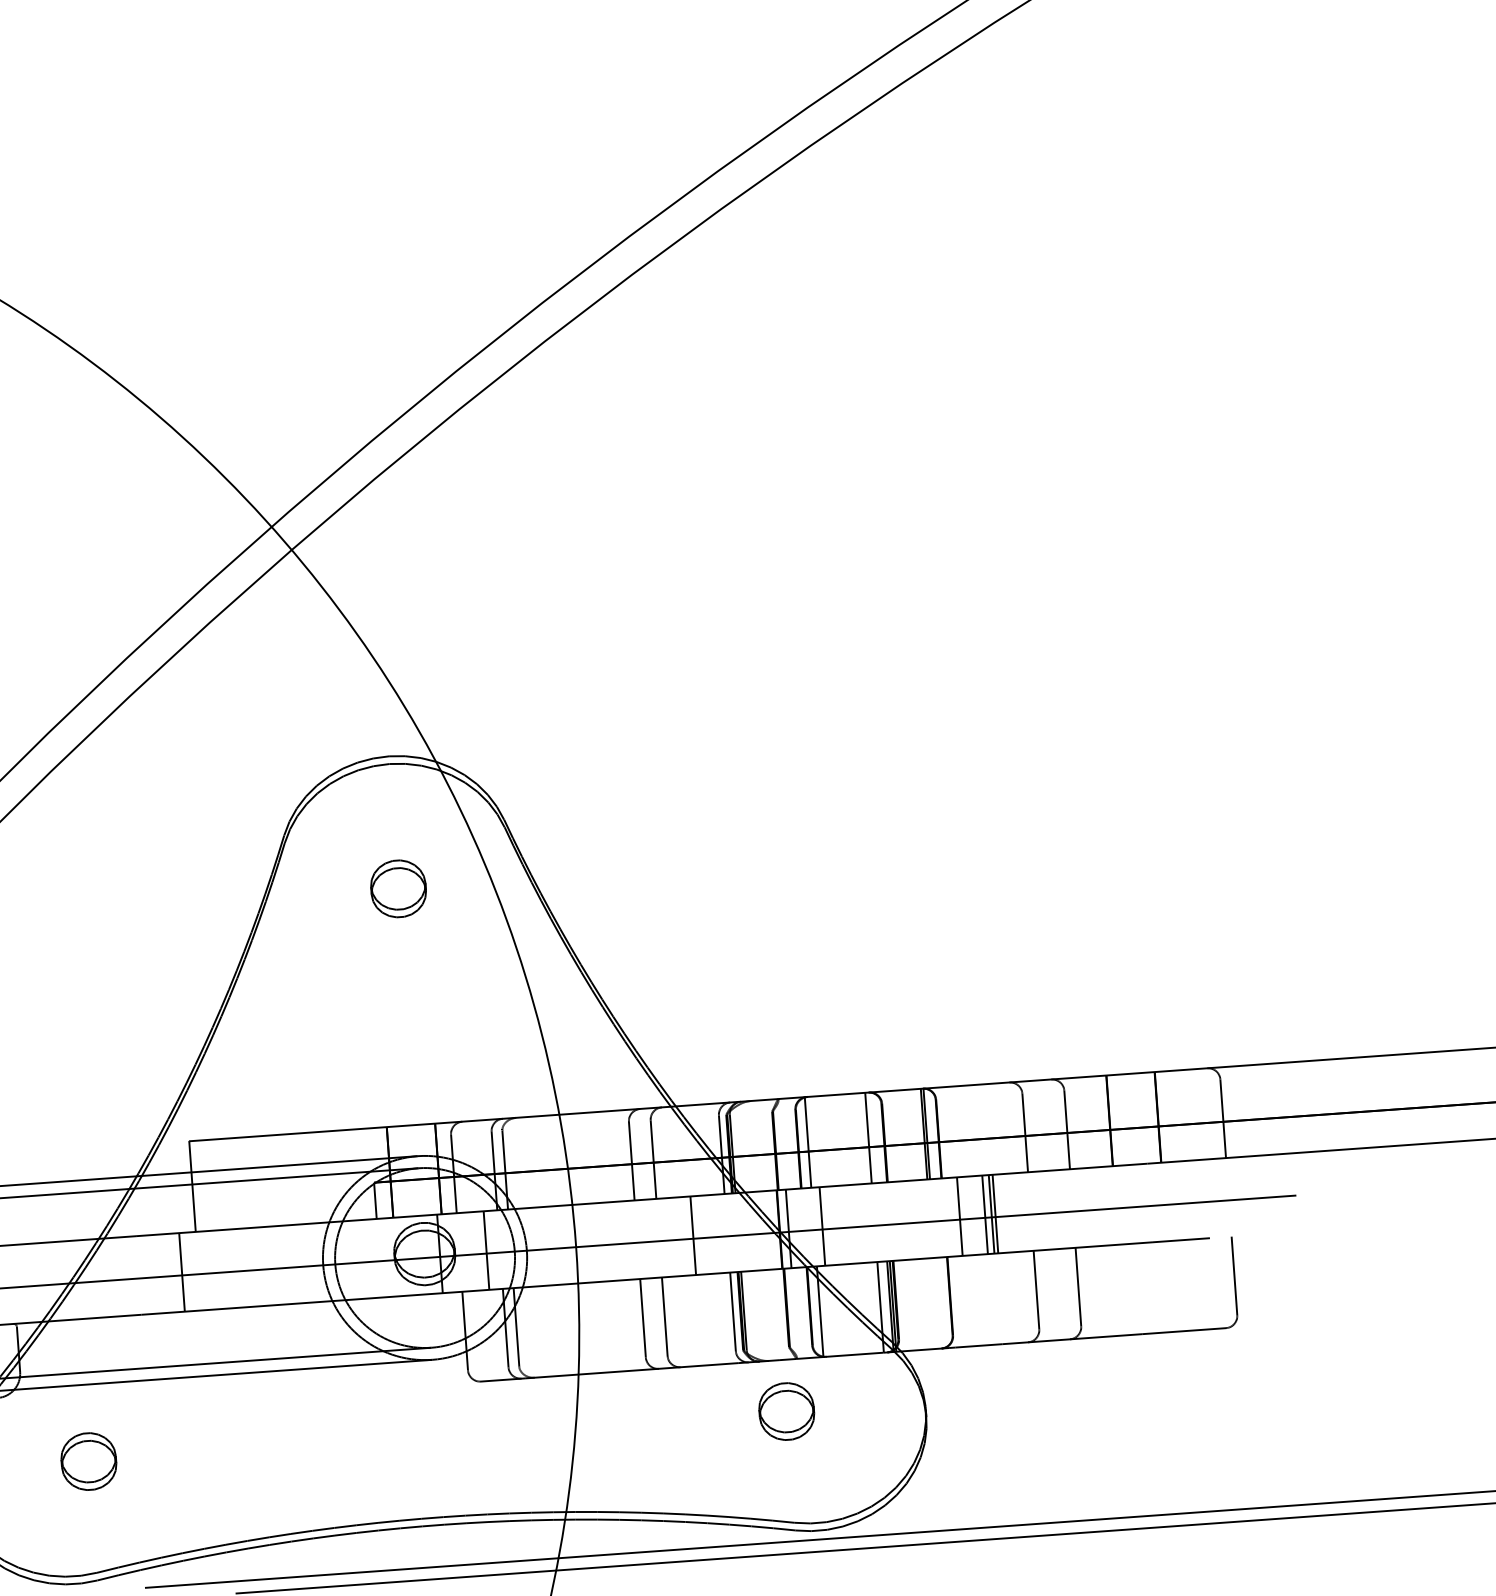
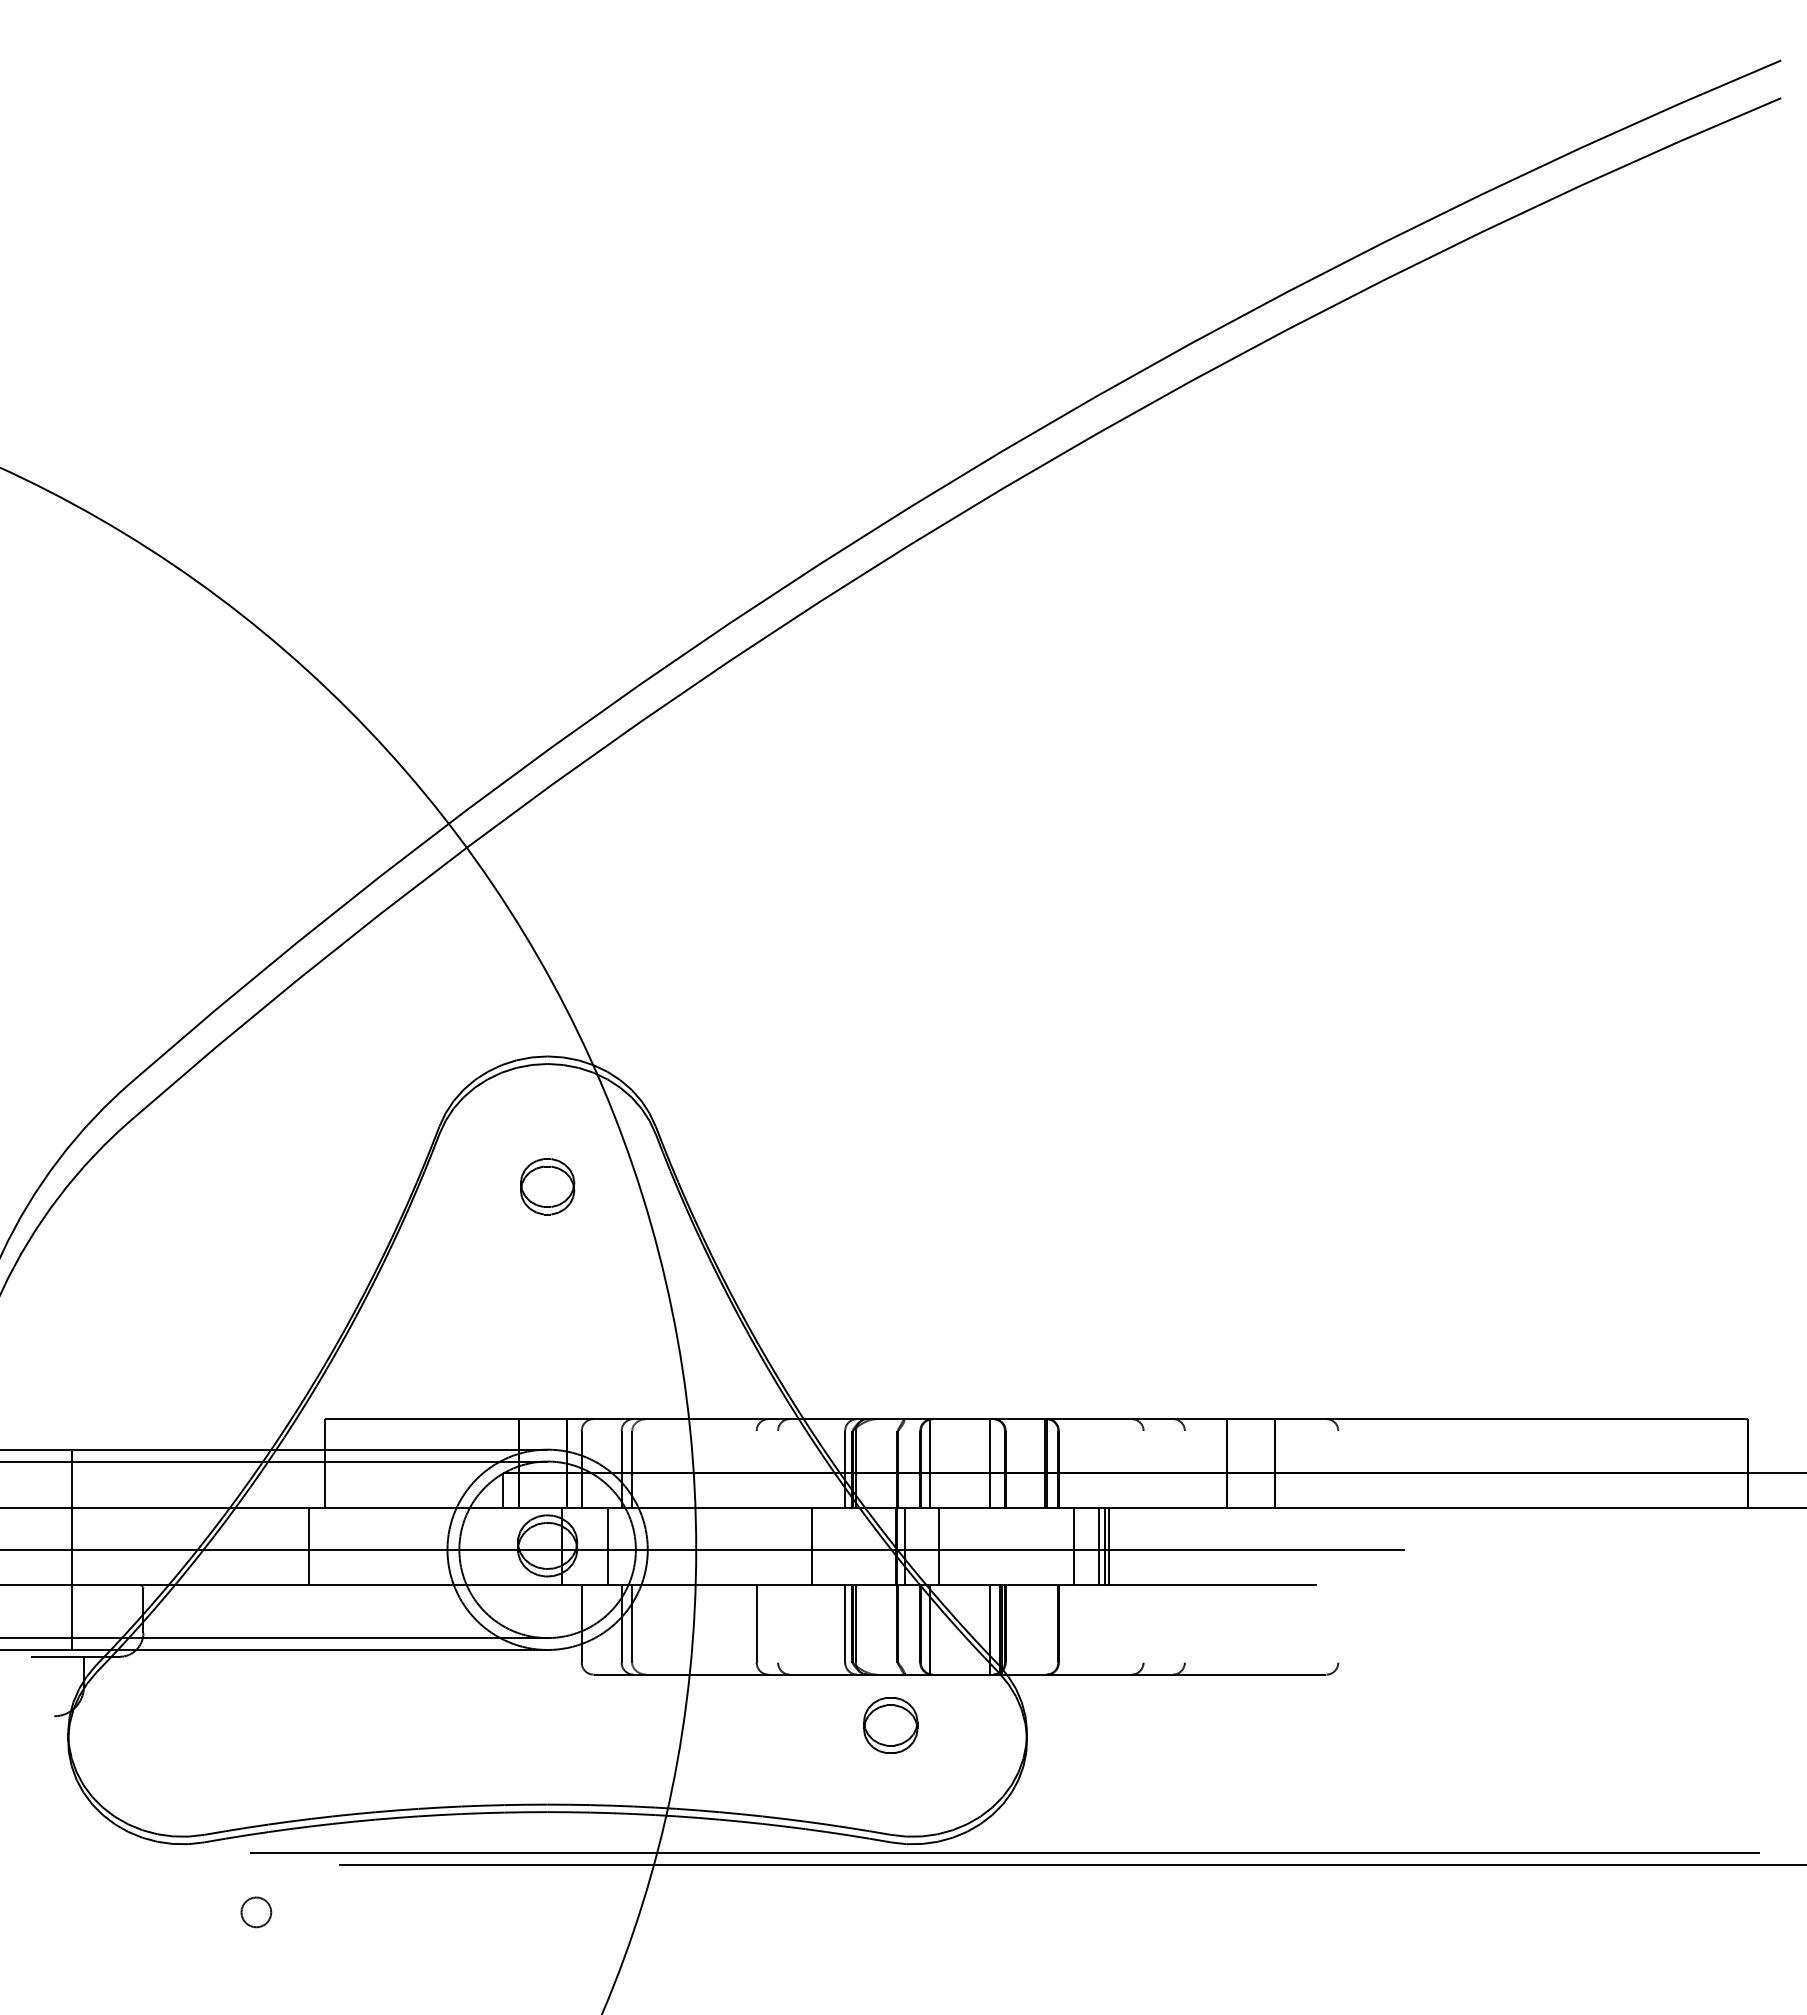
line: (1223, 1118) -> (1338, 1469), removed
line: (1066, 1129) -> (1184, 1469), removed
line: (1025, 1132) -> (1143, 1469), removed
line: (653, 1159) -> (778, 1469), removed
line: (631, 1161) -> (756, 1469), removed
line: (1234, 1275) -> (1338, 1623), removed
line: (1078, 1286) -> (1184, 1623), removed
line: (1036, 1289) -> (1143, 1623), removed
line: (665, 1316) -> (778, 1623), removed
part: (87, 1461) -> (203, 1725), removed

